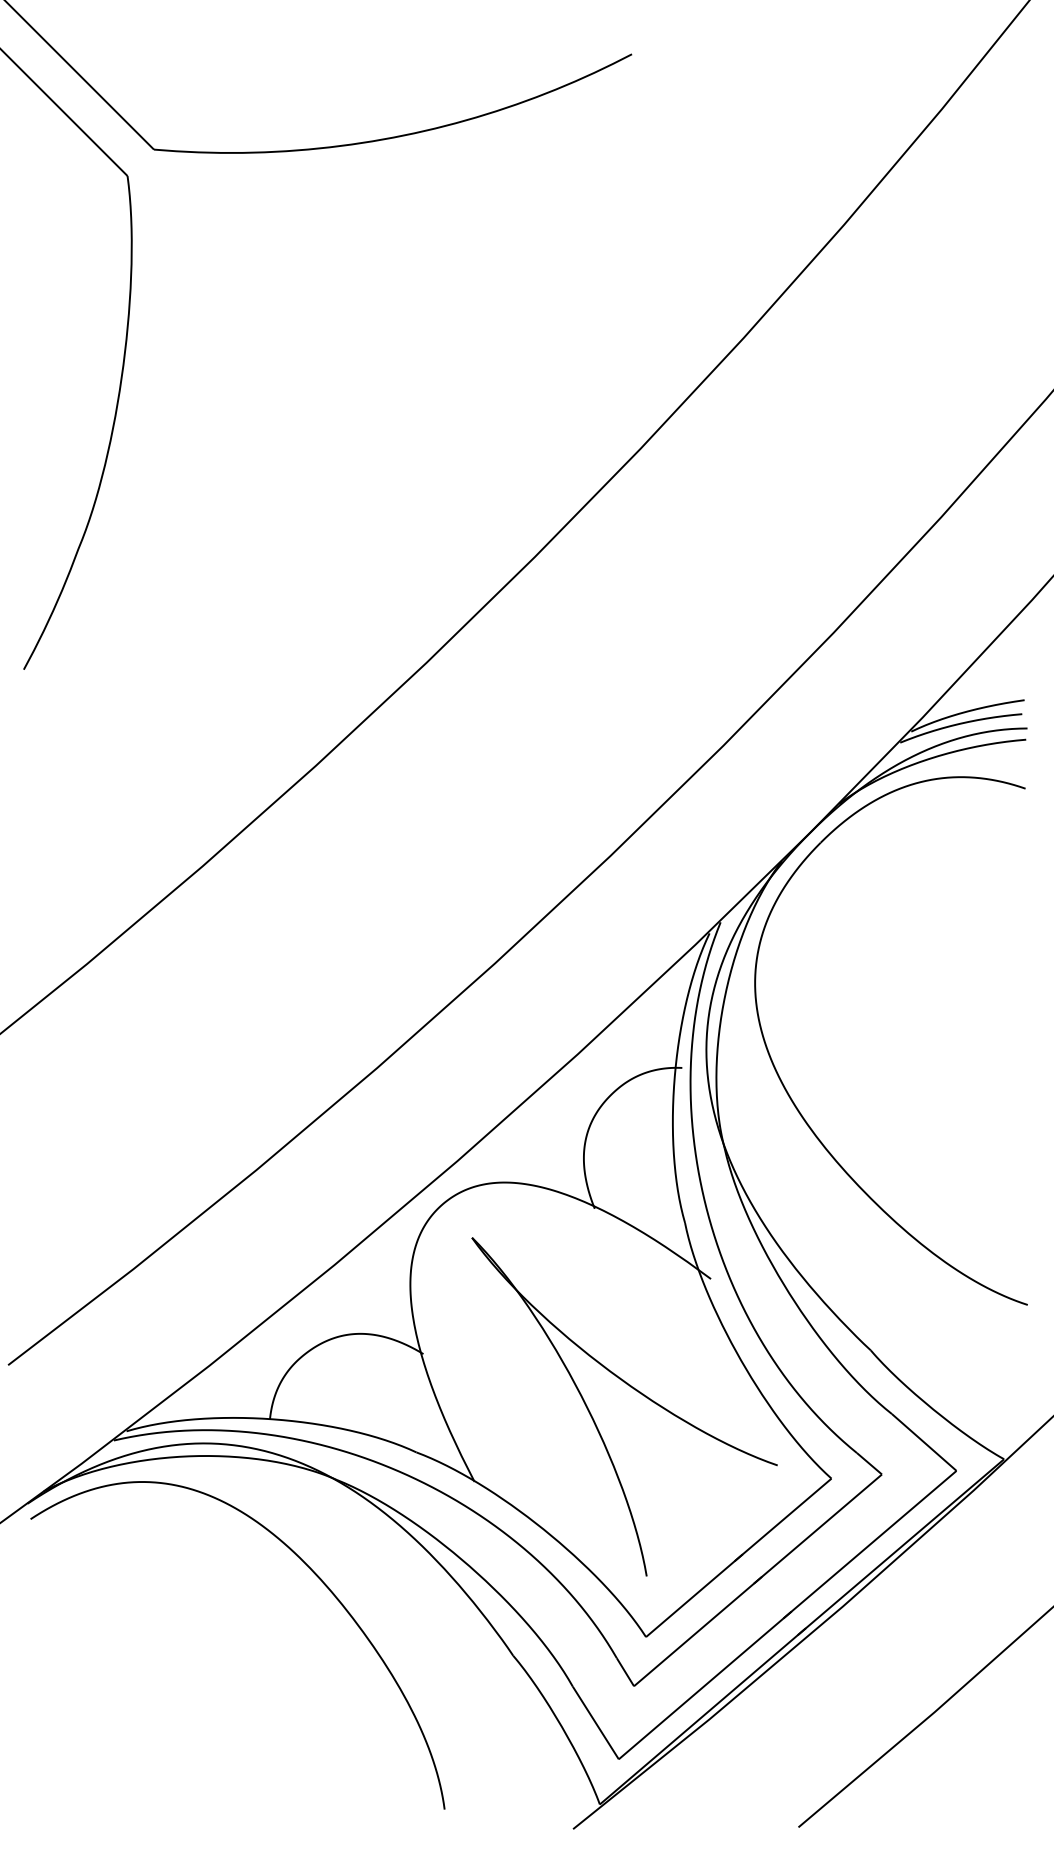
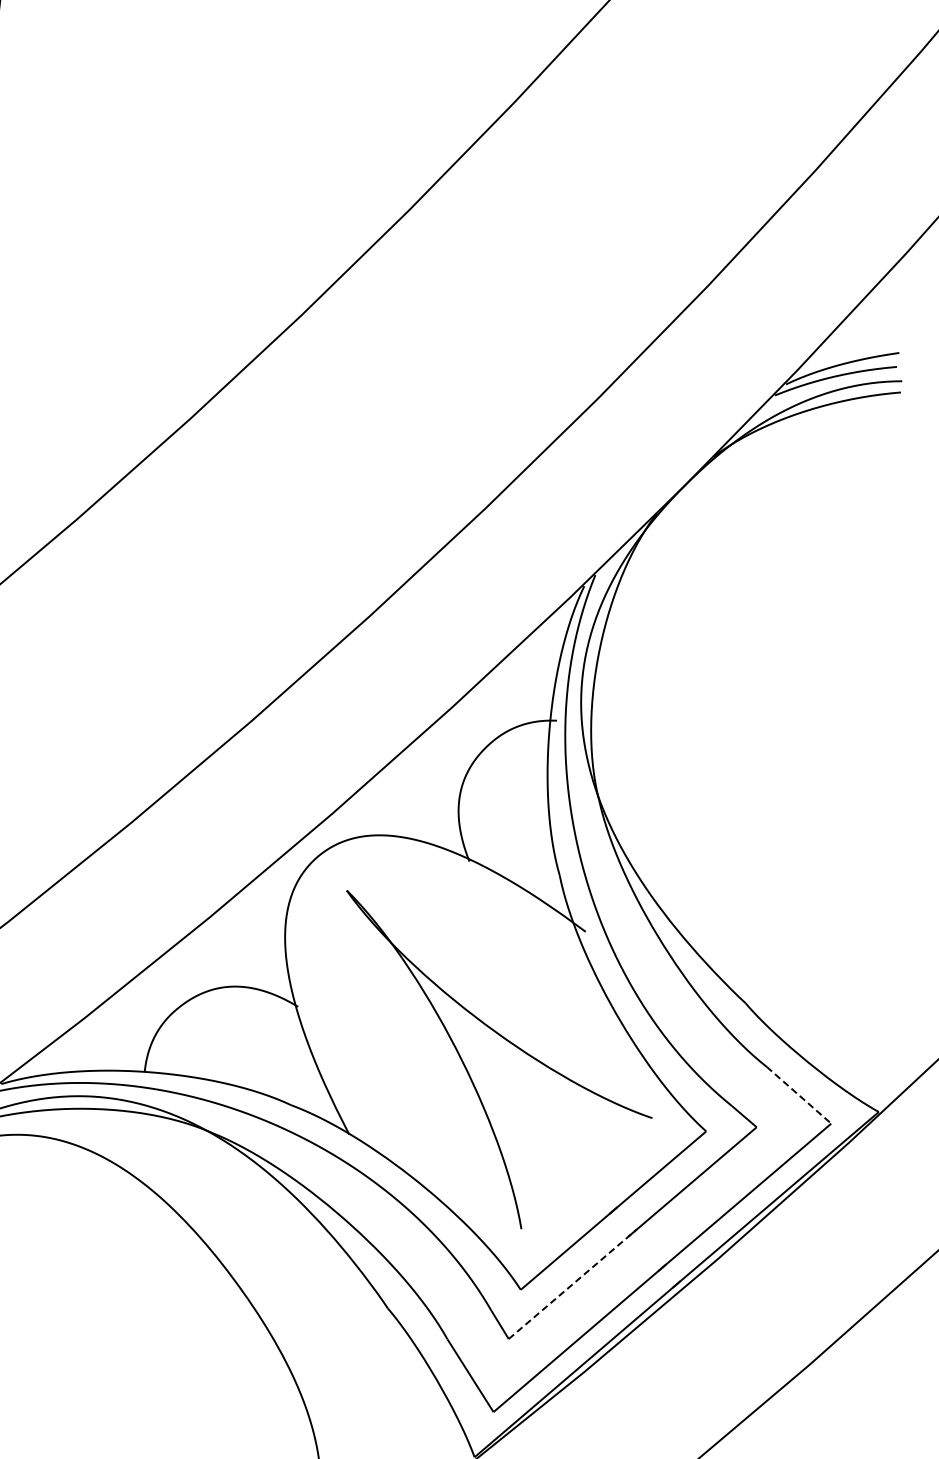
part: (791, 1097) -> (666, 750), removed
line: (924, 1442) -> (799, 1095), solid -> dashed
line: (698, 1631) -> (573, 1284), solid -> dashed

